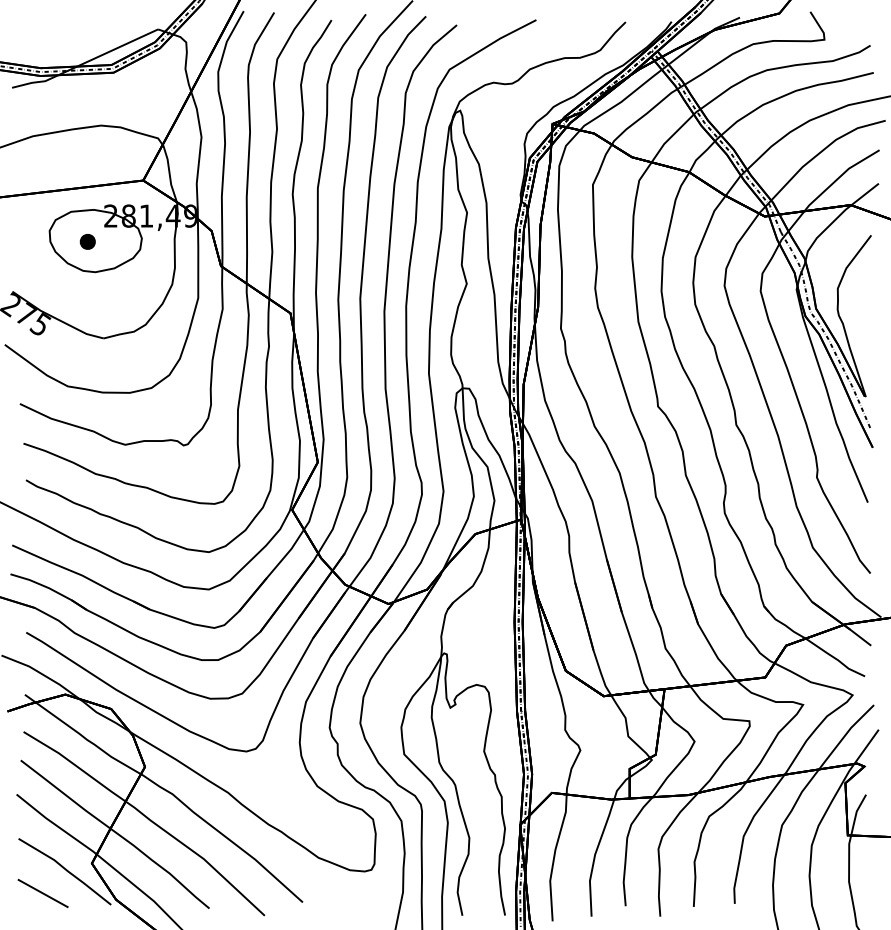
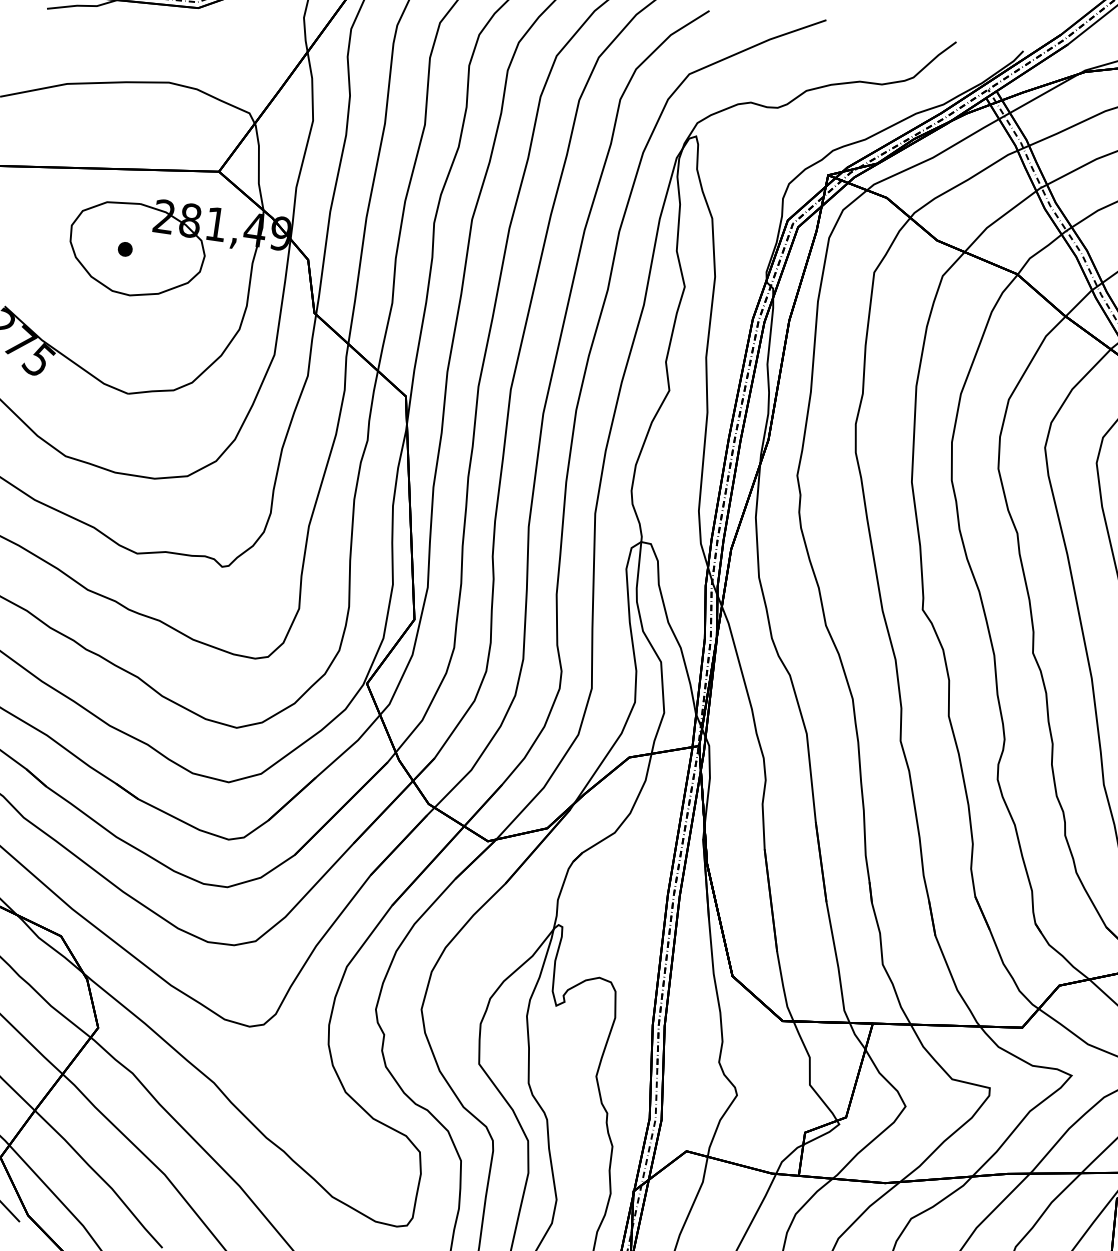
part: (87, 241) -> (124, 248), size x0.62

